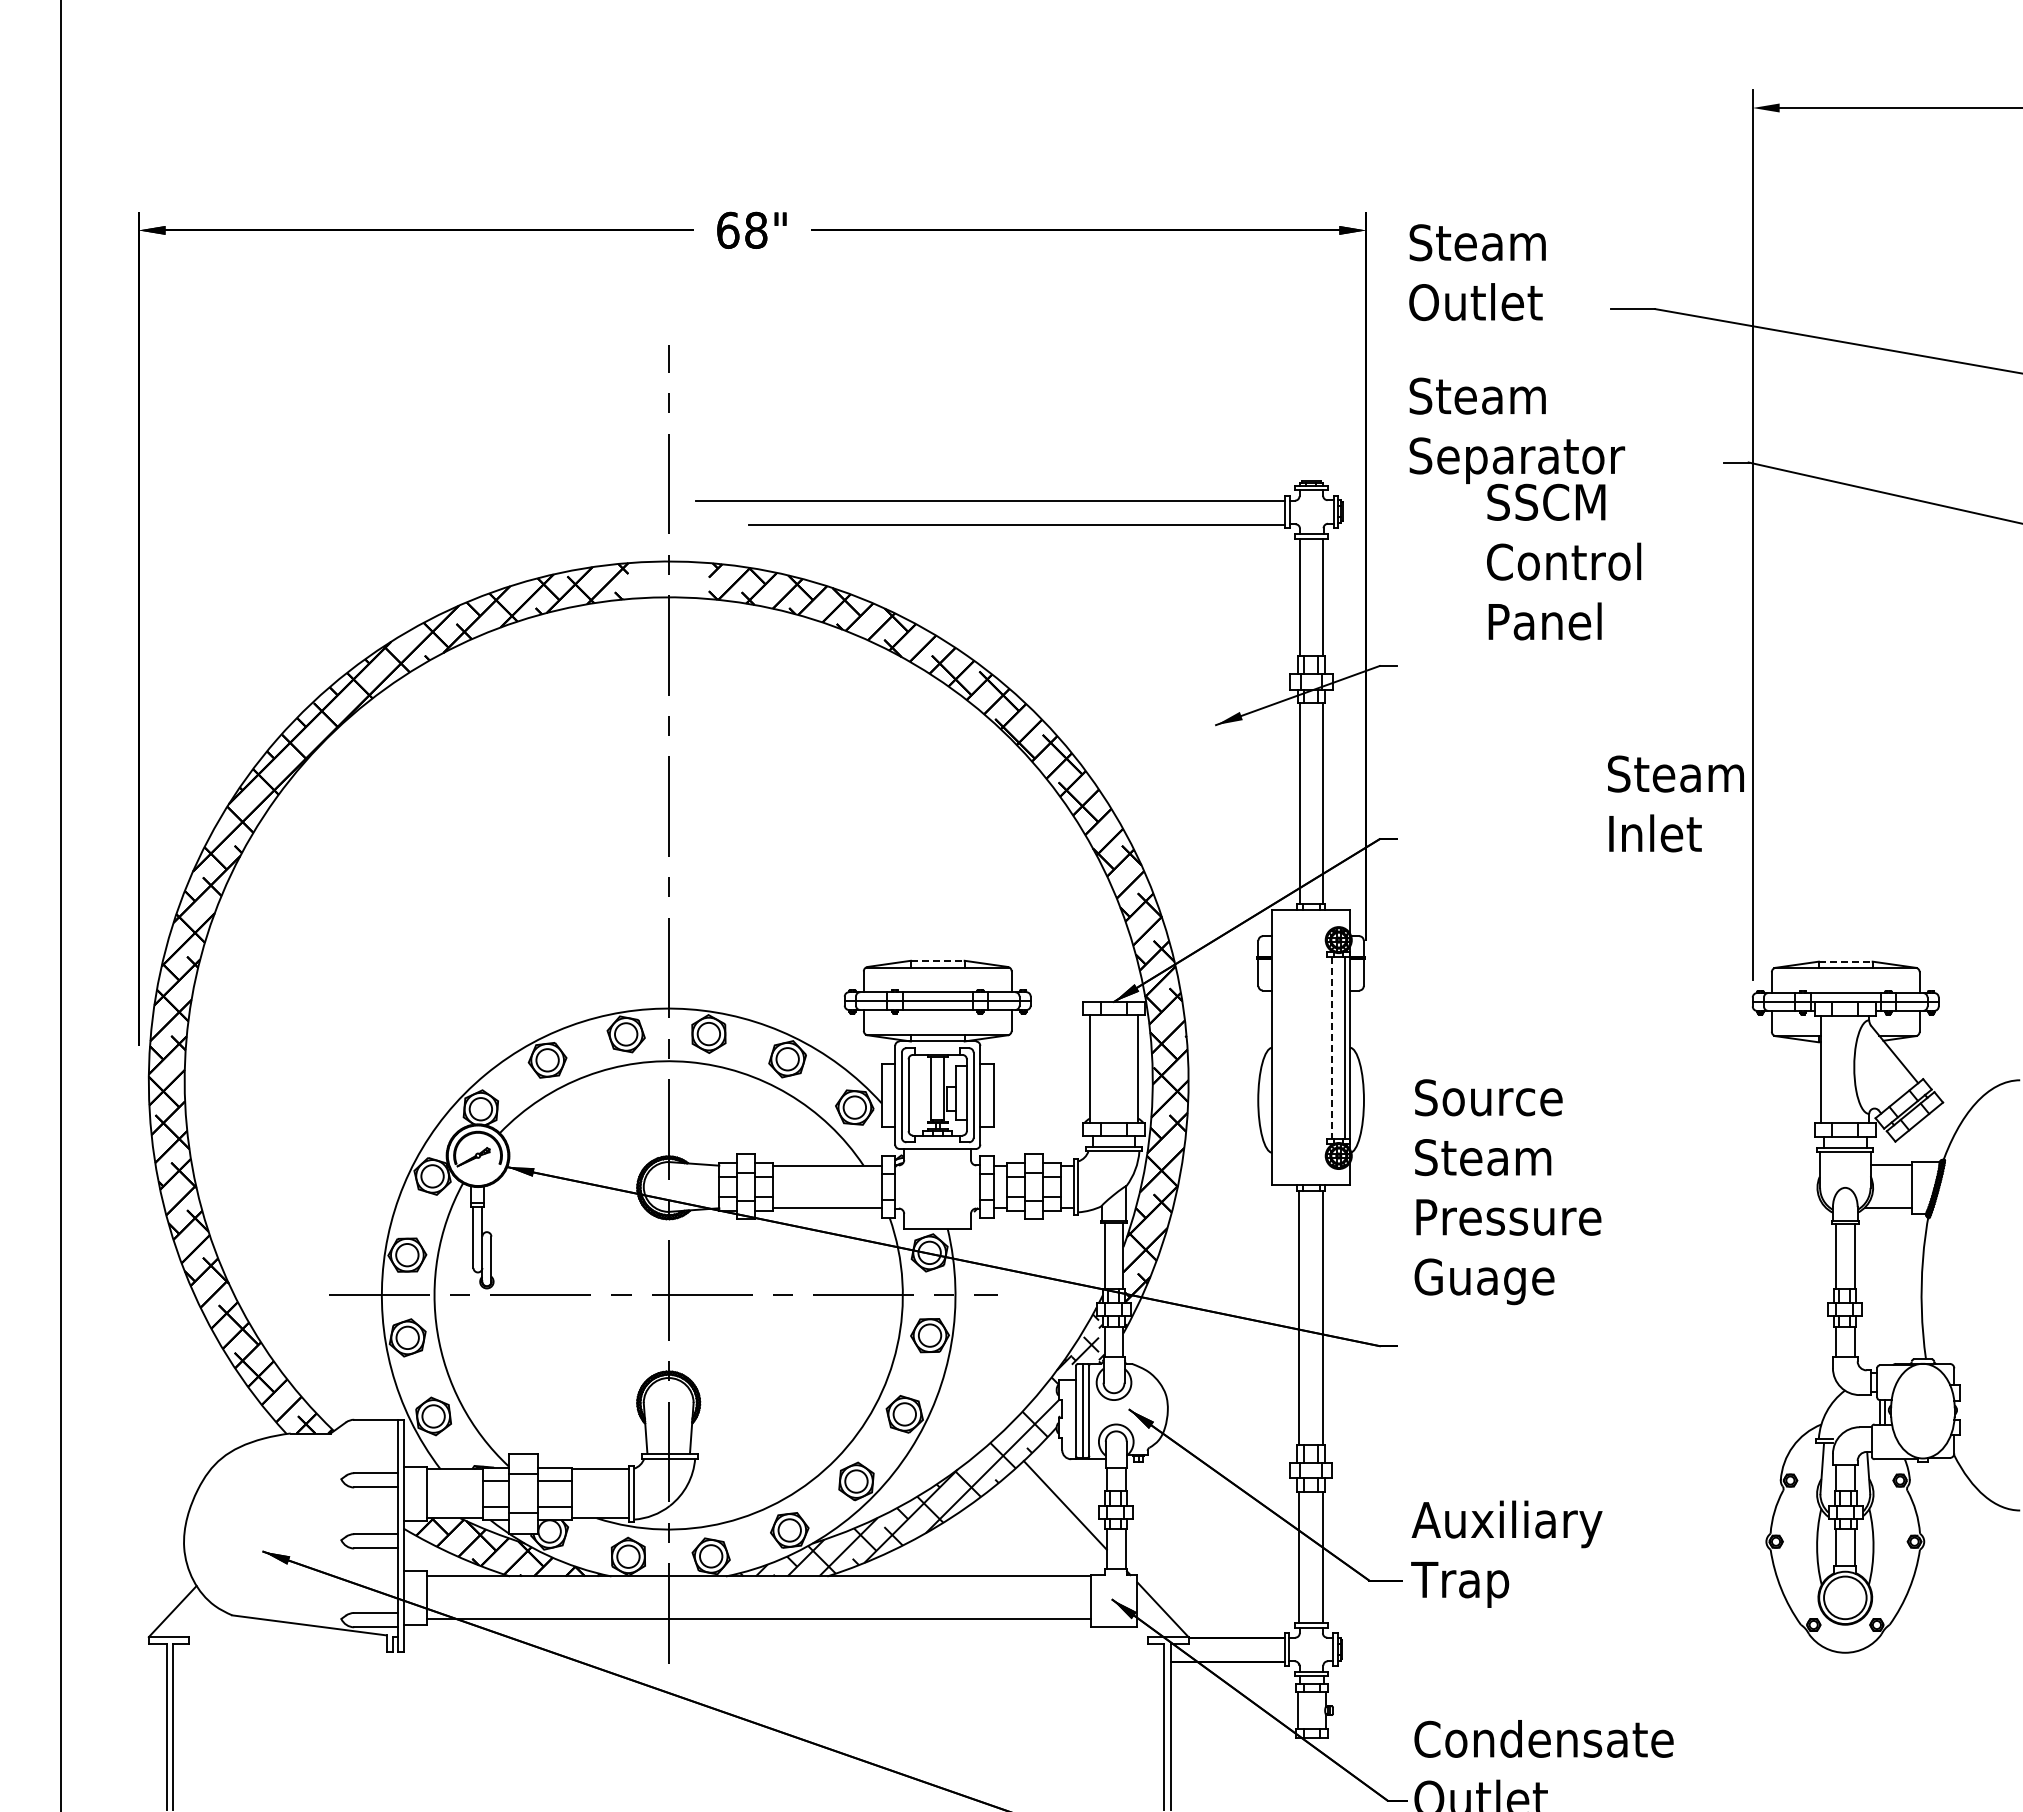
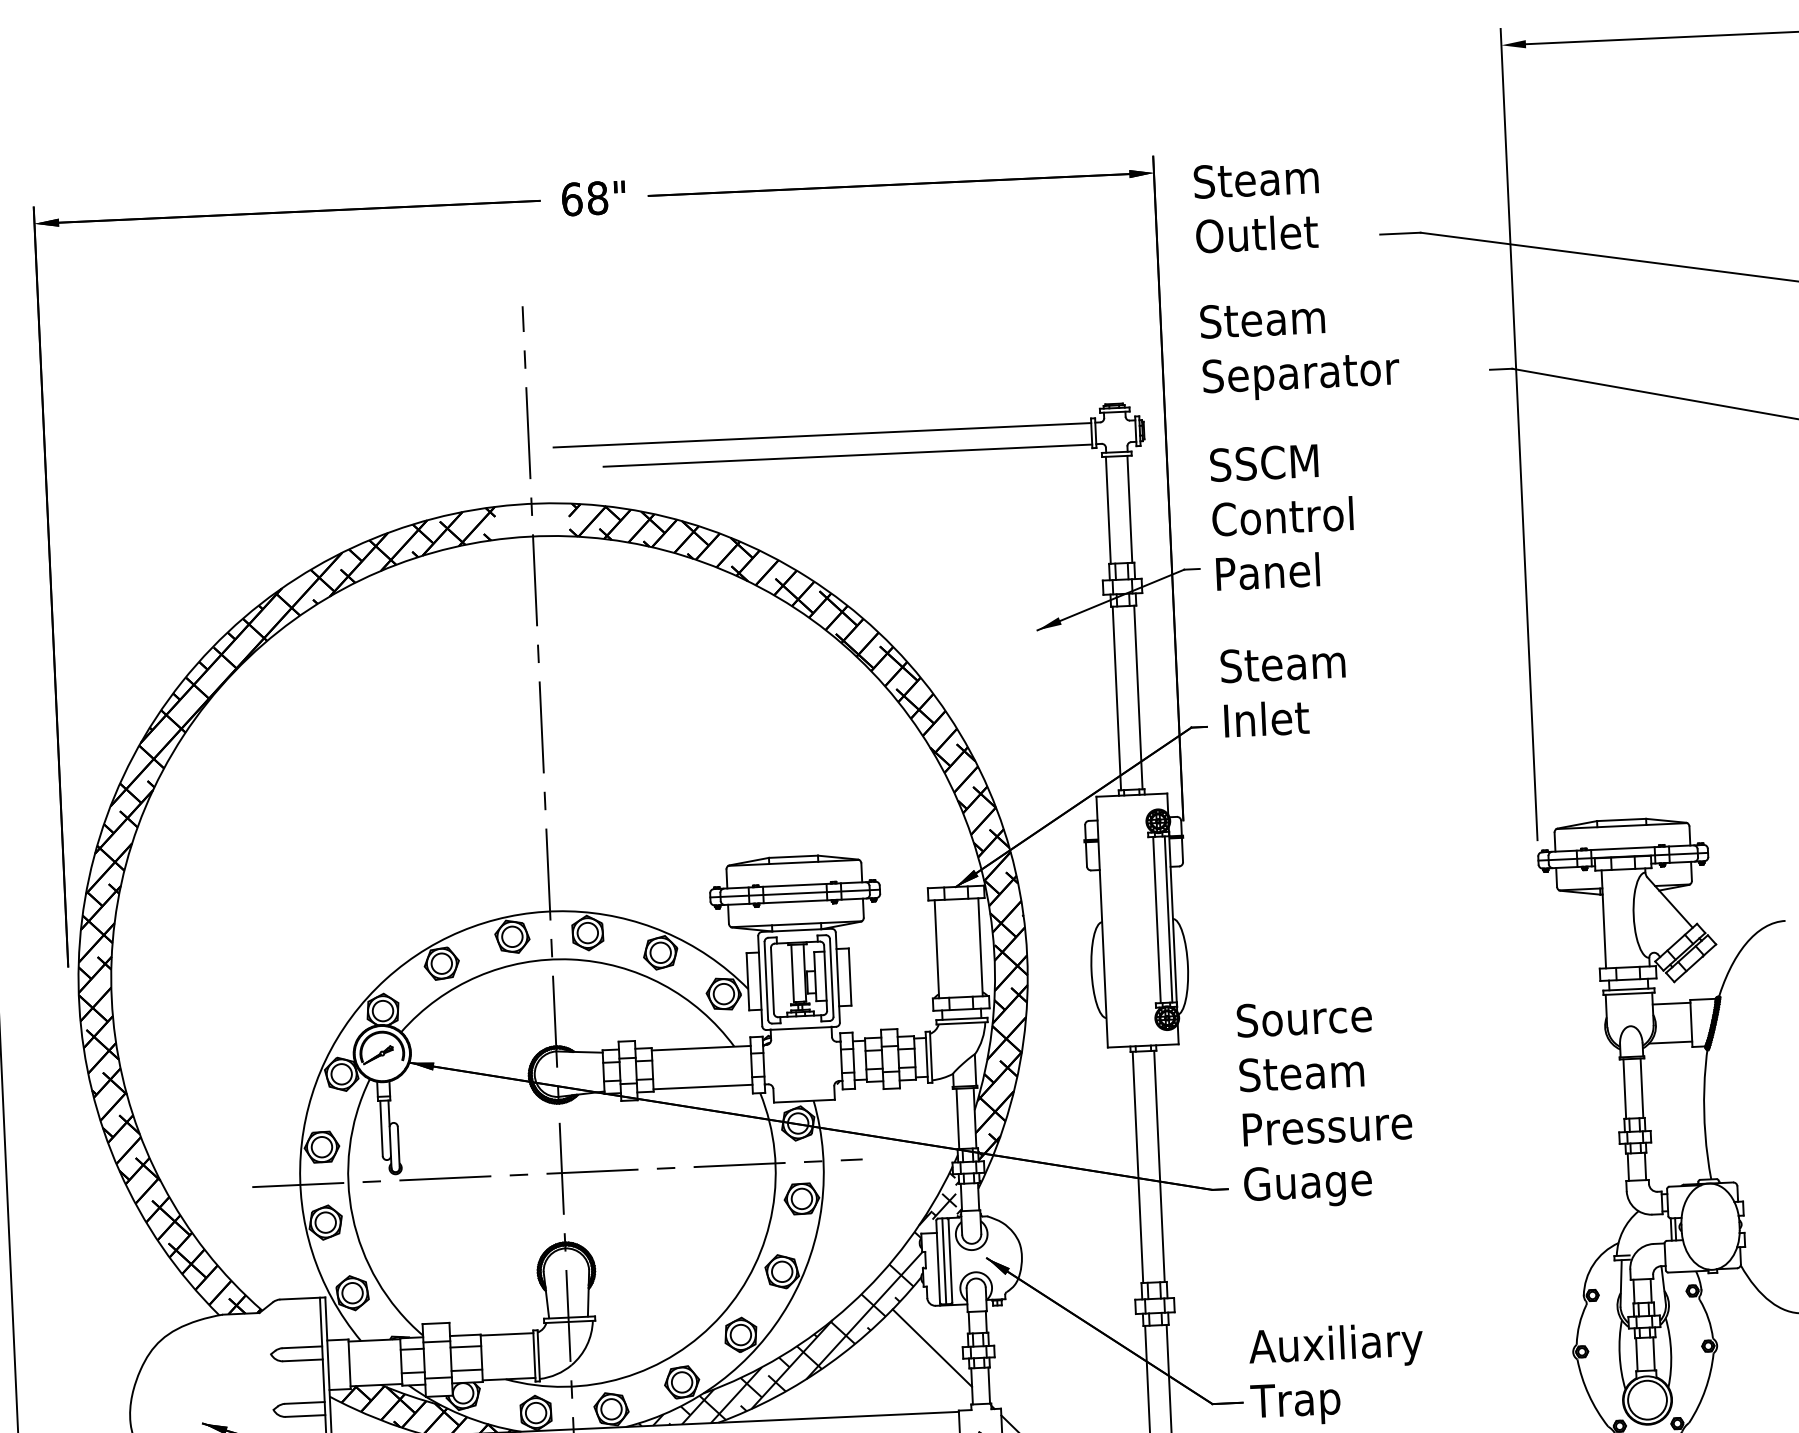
text: (1564, 561) -> (1283, 516), moved
text: (1675, 803) -> (1283, 690), moved
line: (937, 960) -> (793, 856), dashed -> solid
line: (1845, 961) -> (1621, 819), dashed -> solid
line: (1332, 1048) -> (1157, 920), dashed -> solid
text: (1507, 1192) -> (1325, 1103), moved

